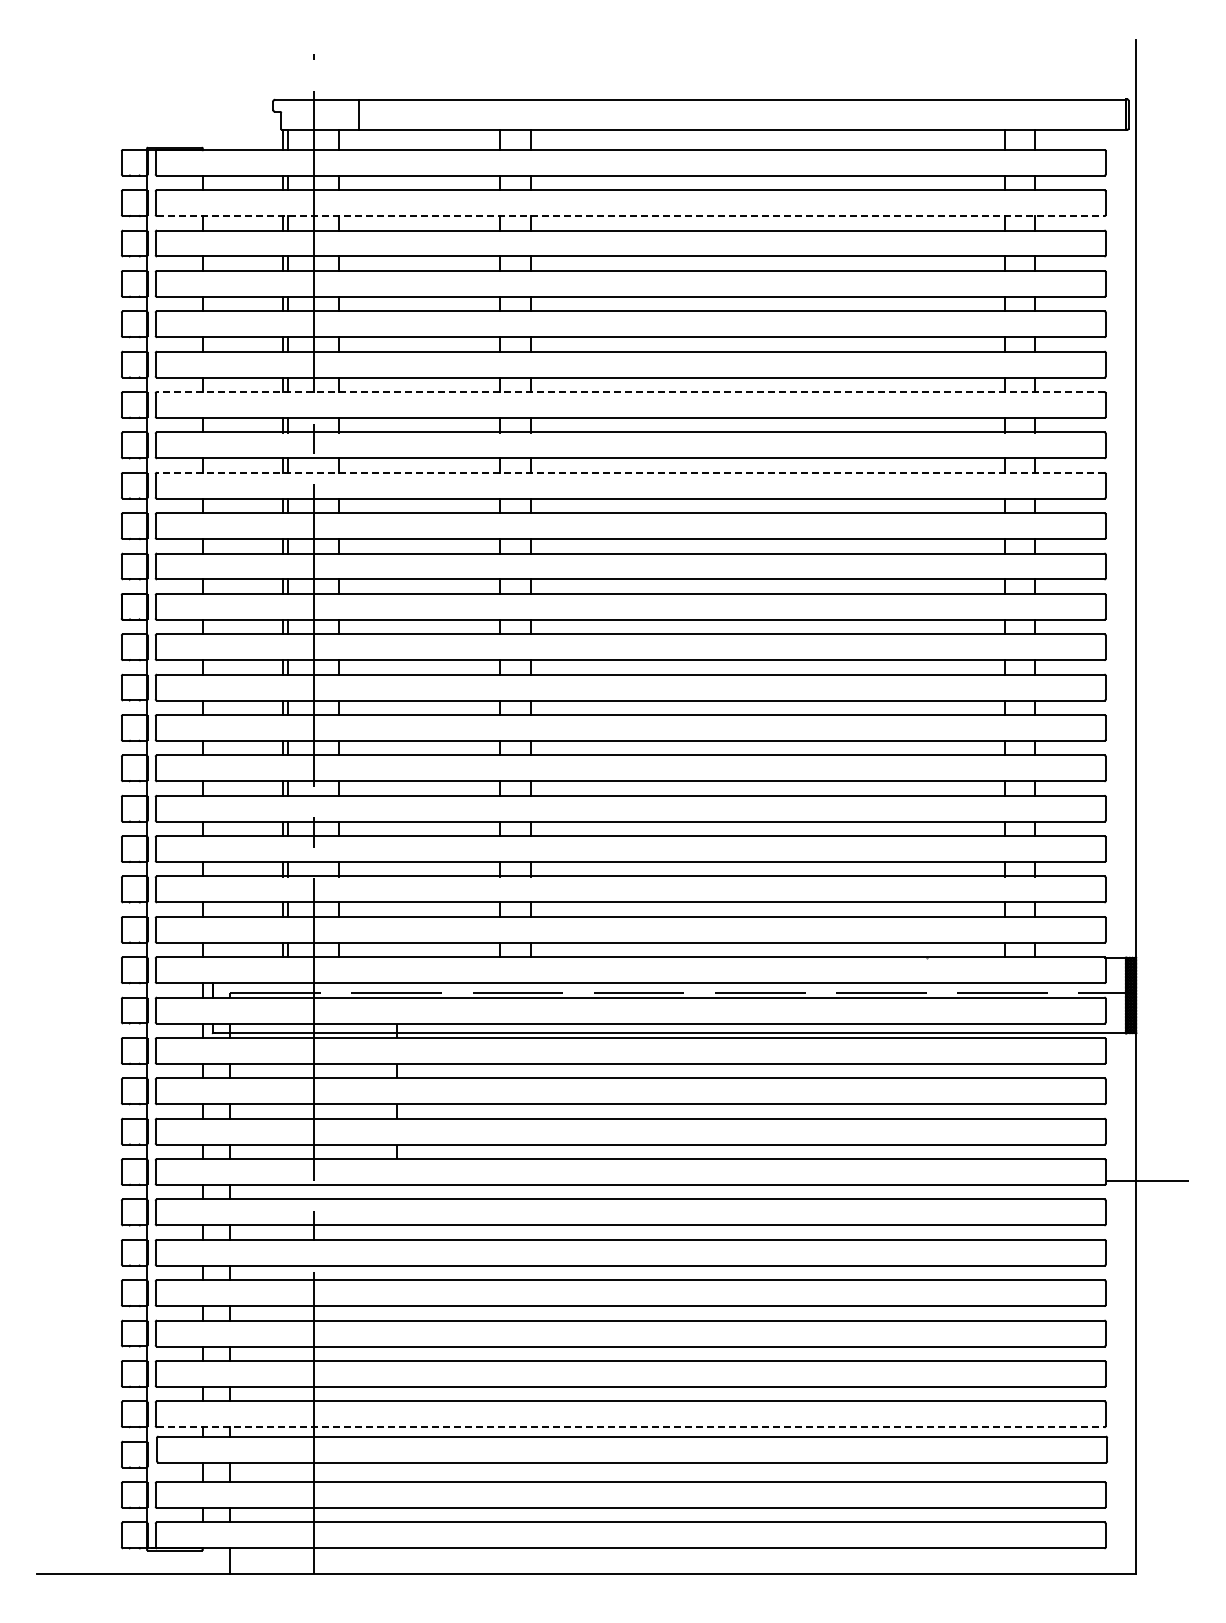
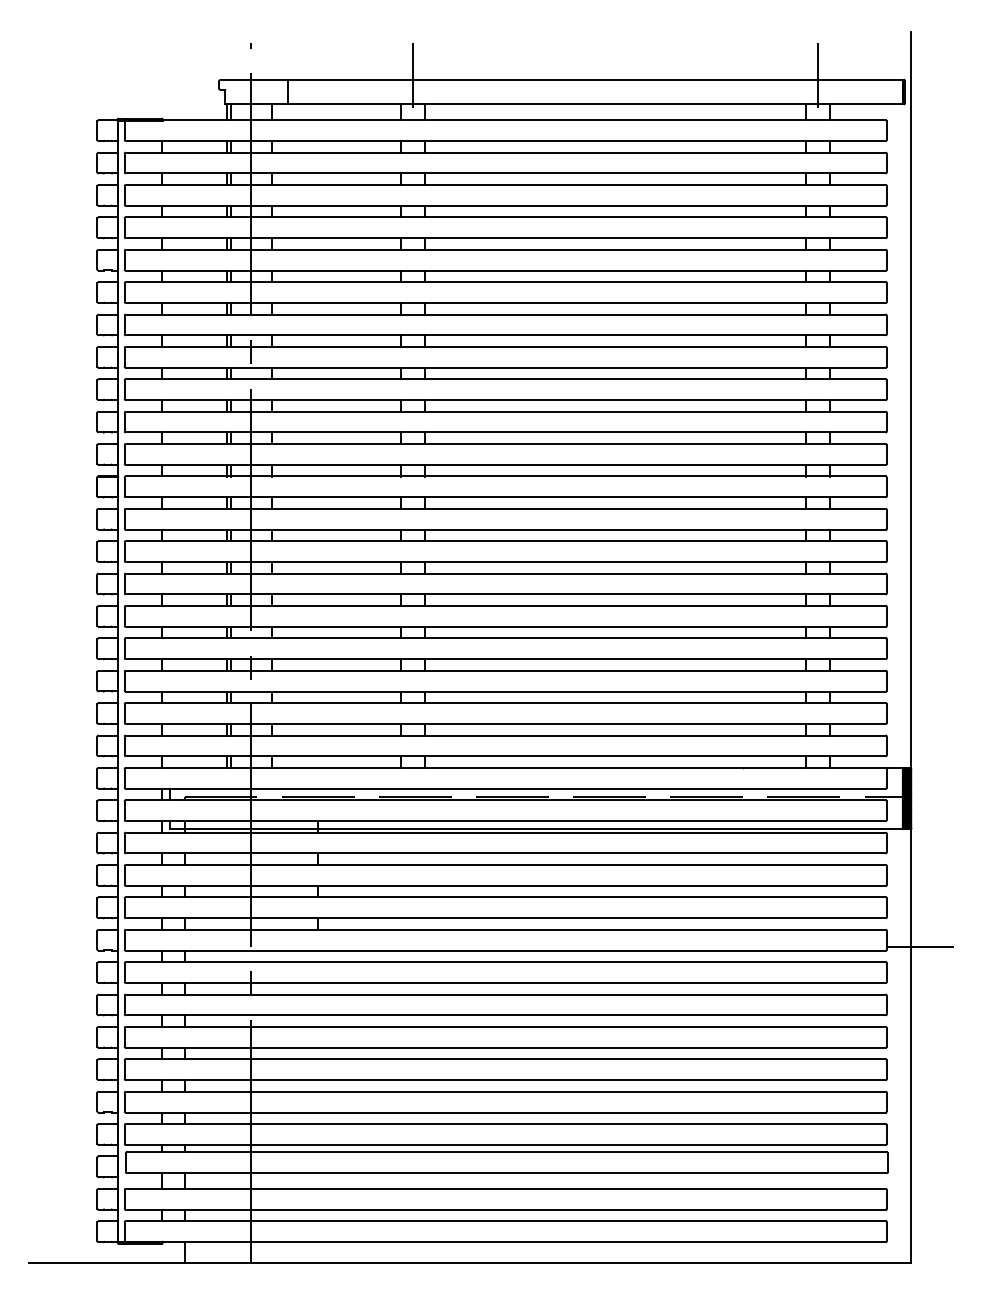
line: (515, 93) -> (413, 75), added
line: (1020, 93) -> (818, 75), added
line: (630, 216) -> (505, 173), dashed -> solid
line: (630, 392) -> (505, 314), dashed -> solid
line: (630, 472) -> (505, 379), dashed -> solid
line: (630, 1427) -> (505, 1145), dashed -> solid

